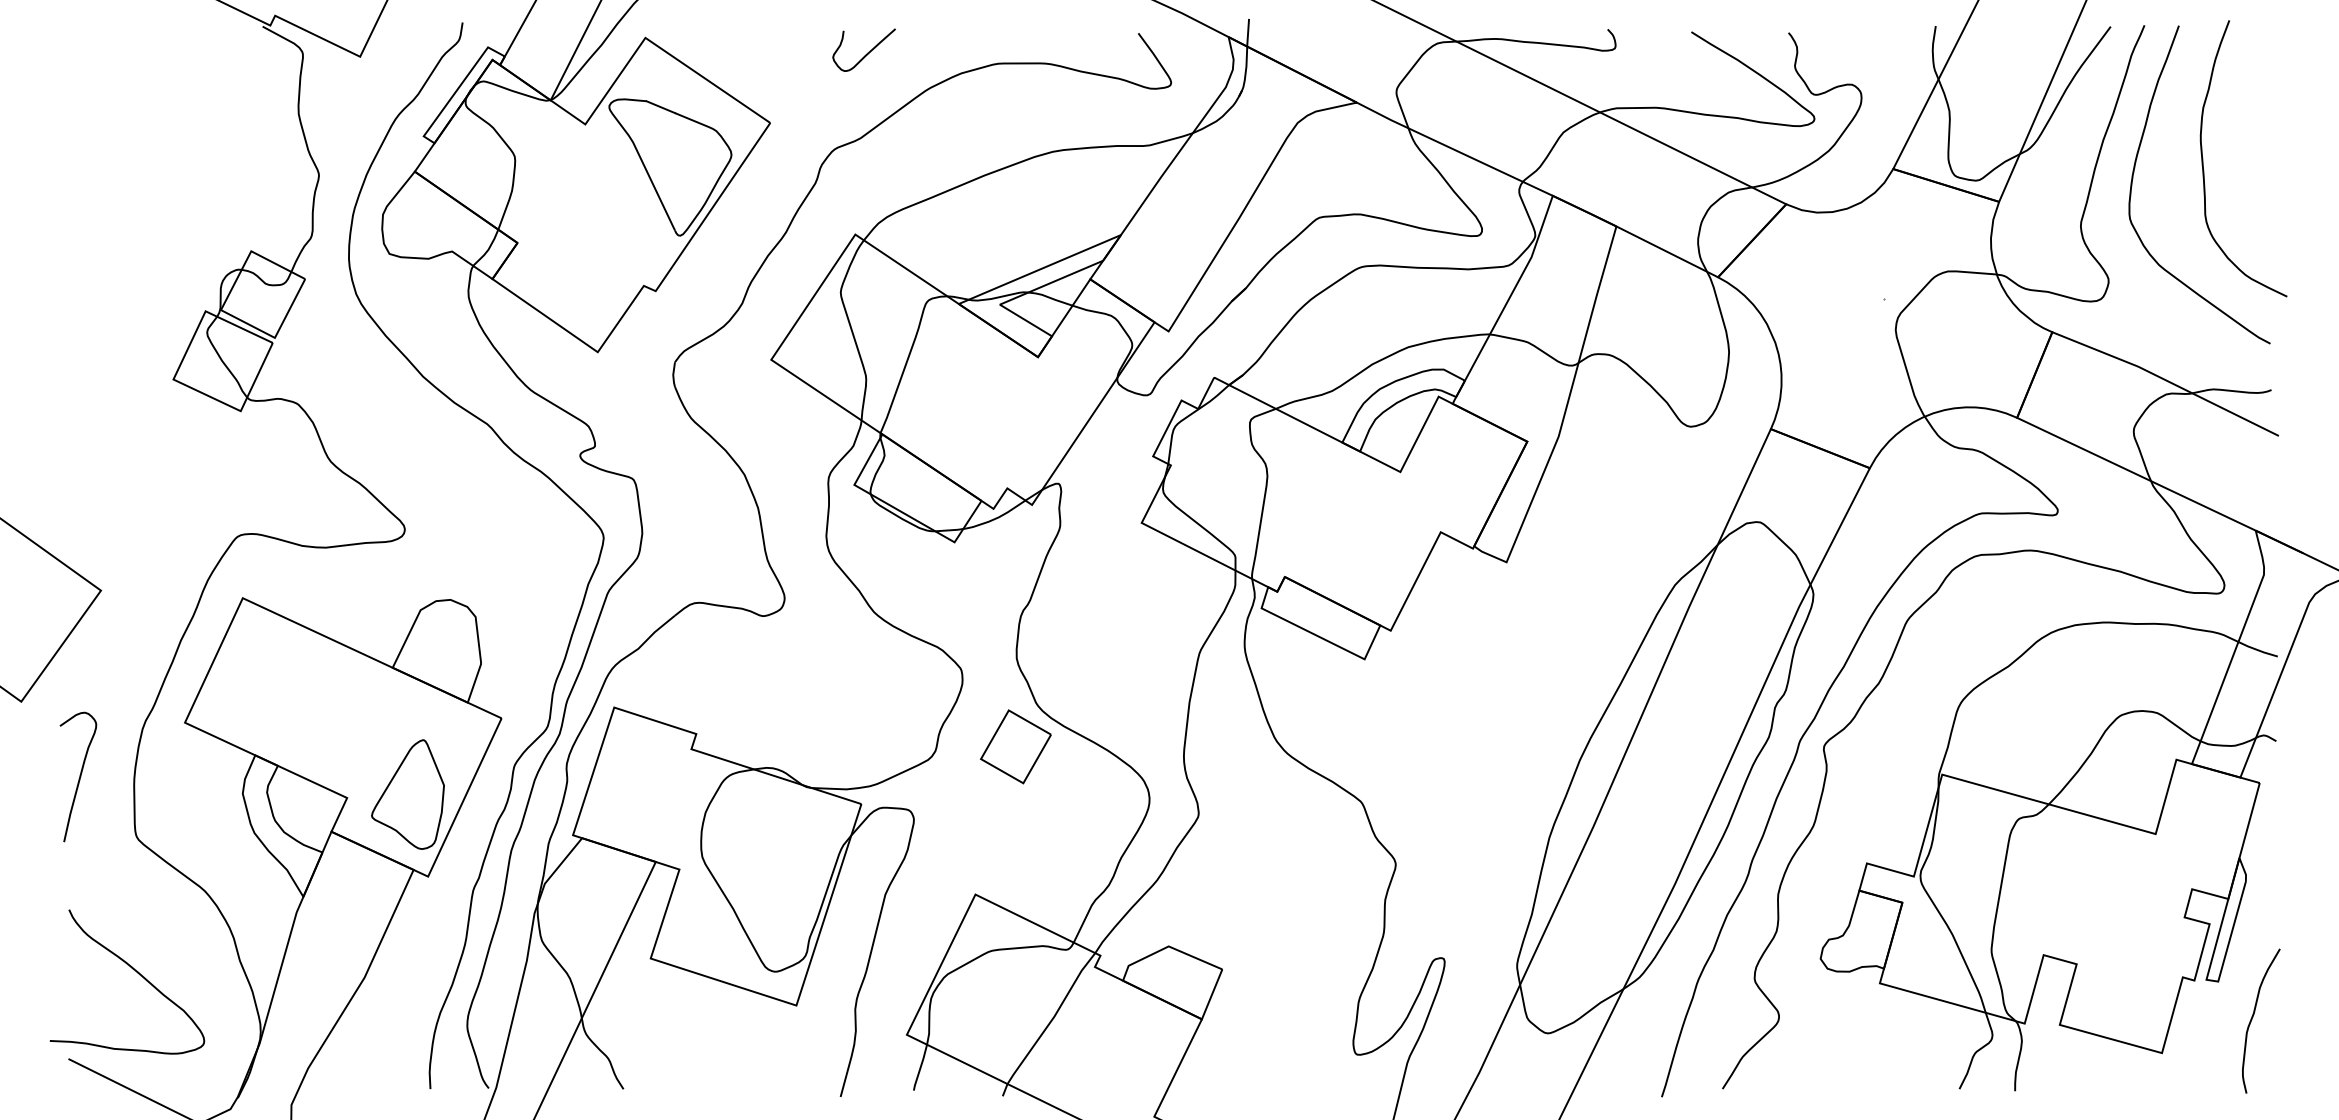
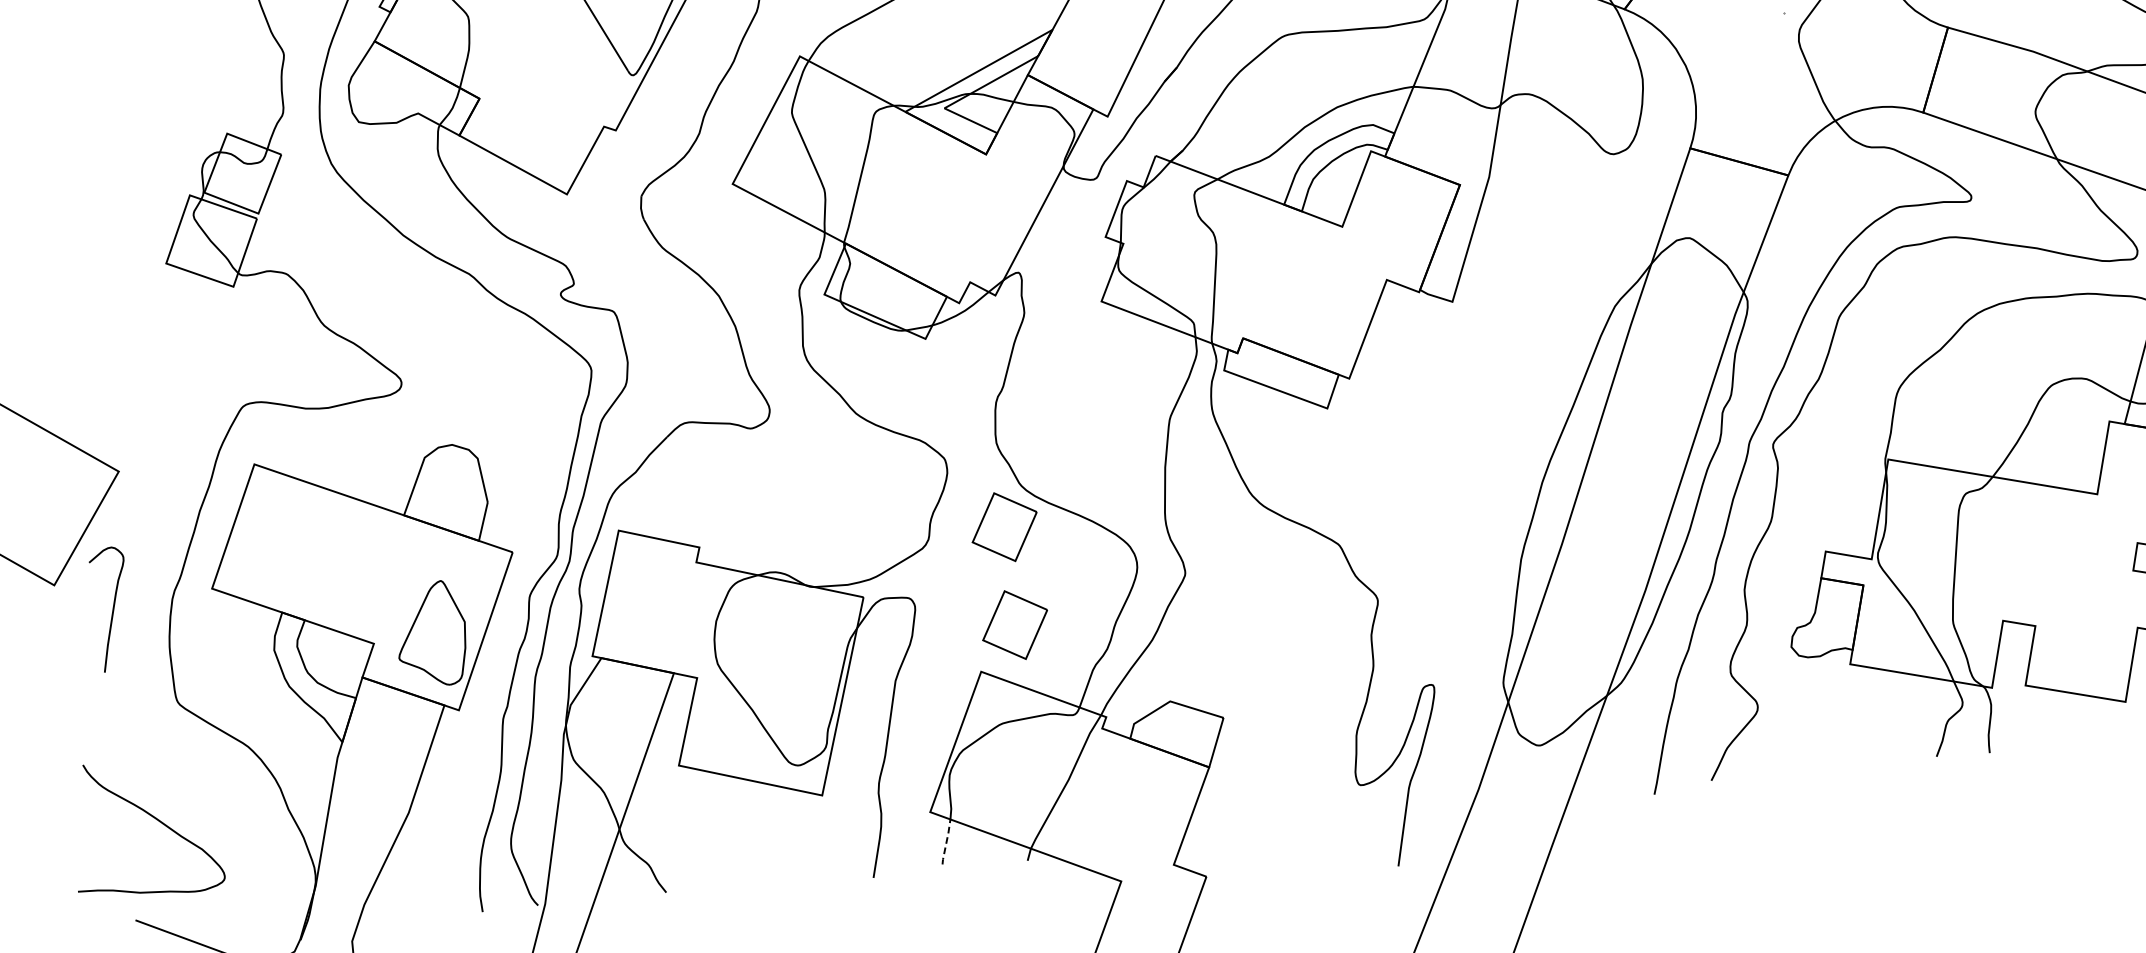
curve: (79, 776) -> (112, 608), moved
part: (1015, 849) -> (1014, 624), added
curve: (133, 970) -> (150, 816), moved
line: (920, 1067) -> (946, 841), solid -> dashed

